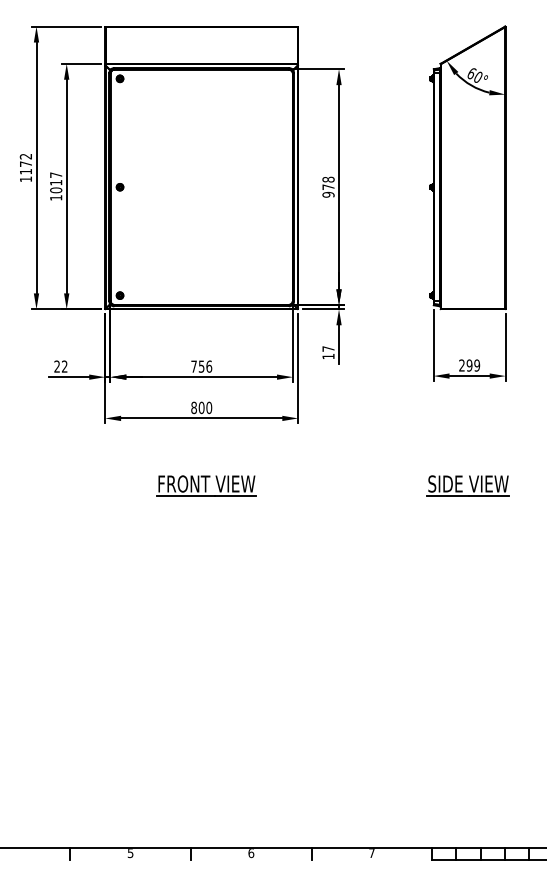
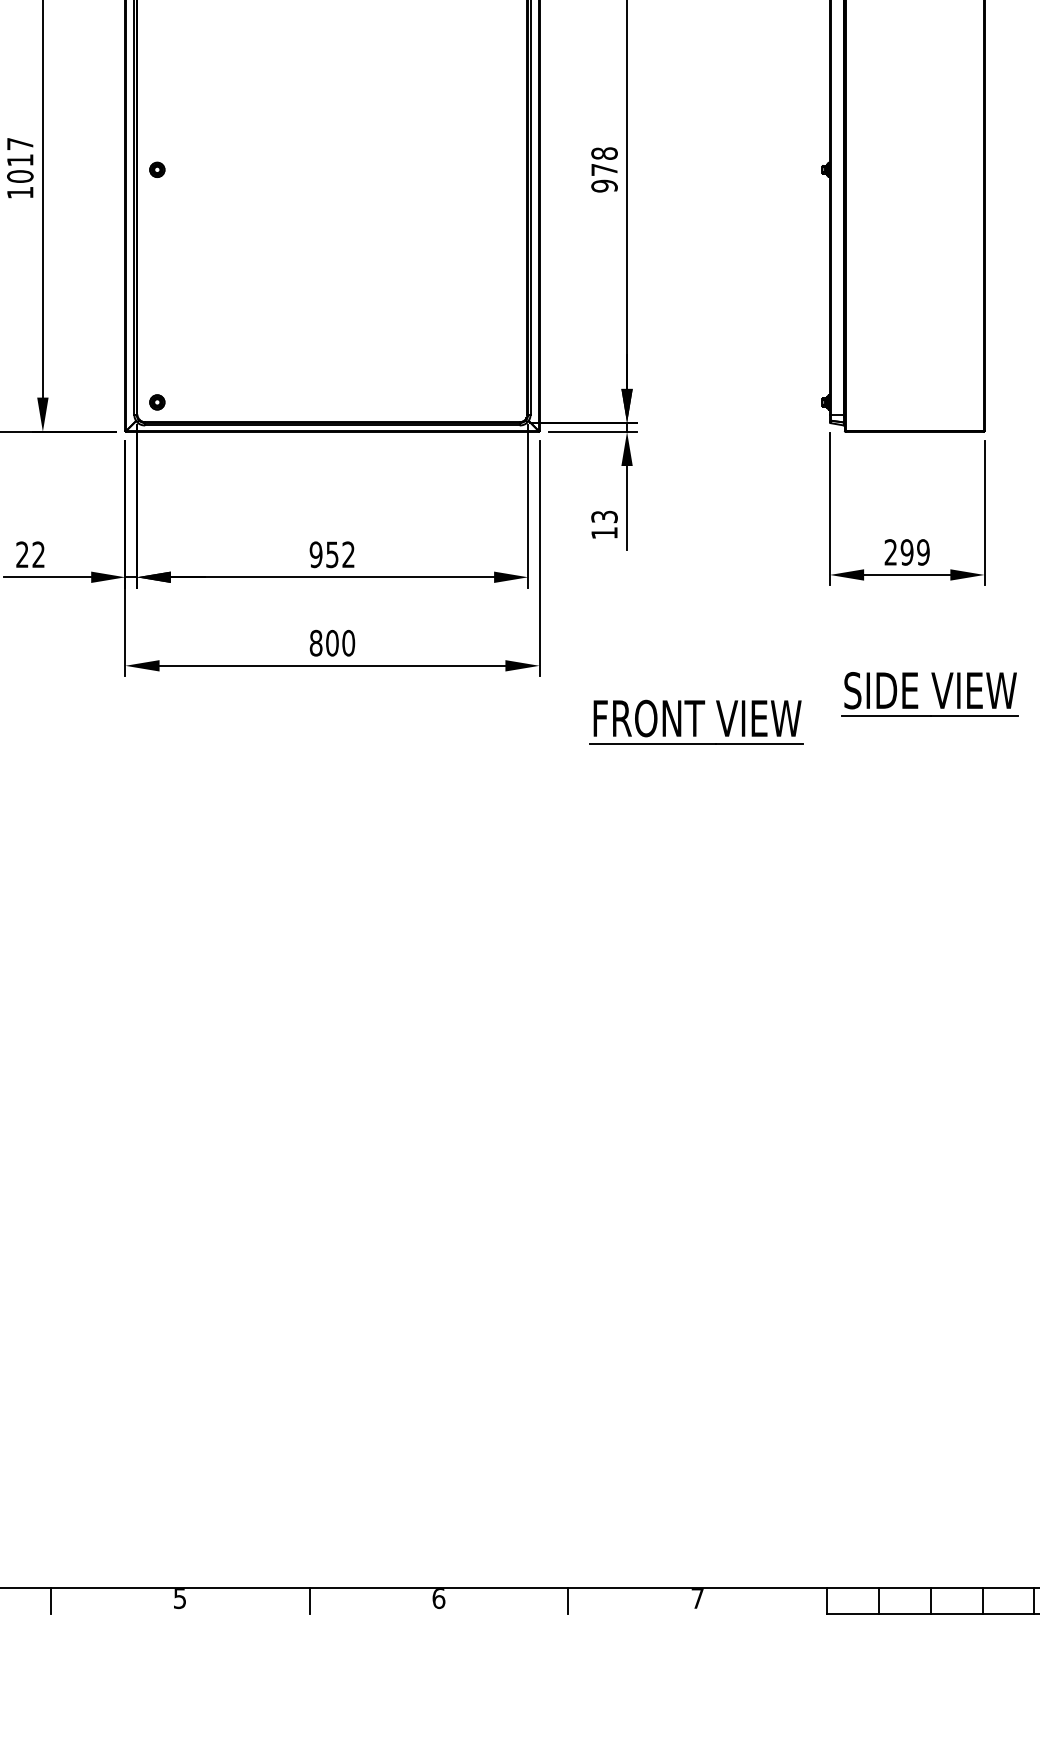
text: (328, 348) -> (604, 515), 17 -> 13
text: (201, 366) -> (332, 554), 756 -> 952
part: (206, 485) -> (696, 721), moved
part: (467, 485) -> (928, 693), moved

